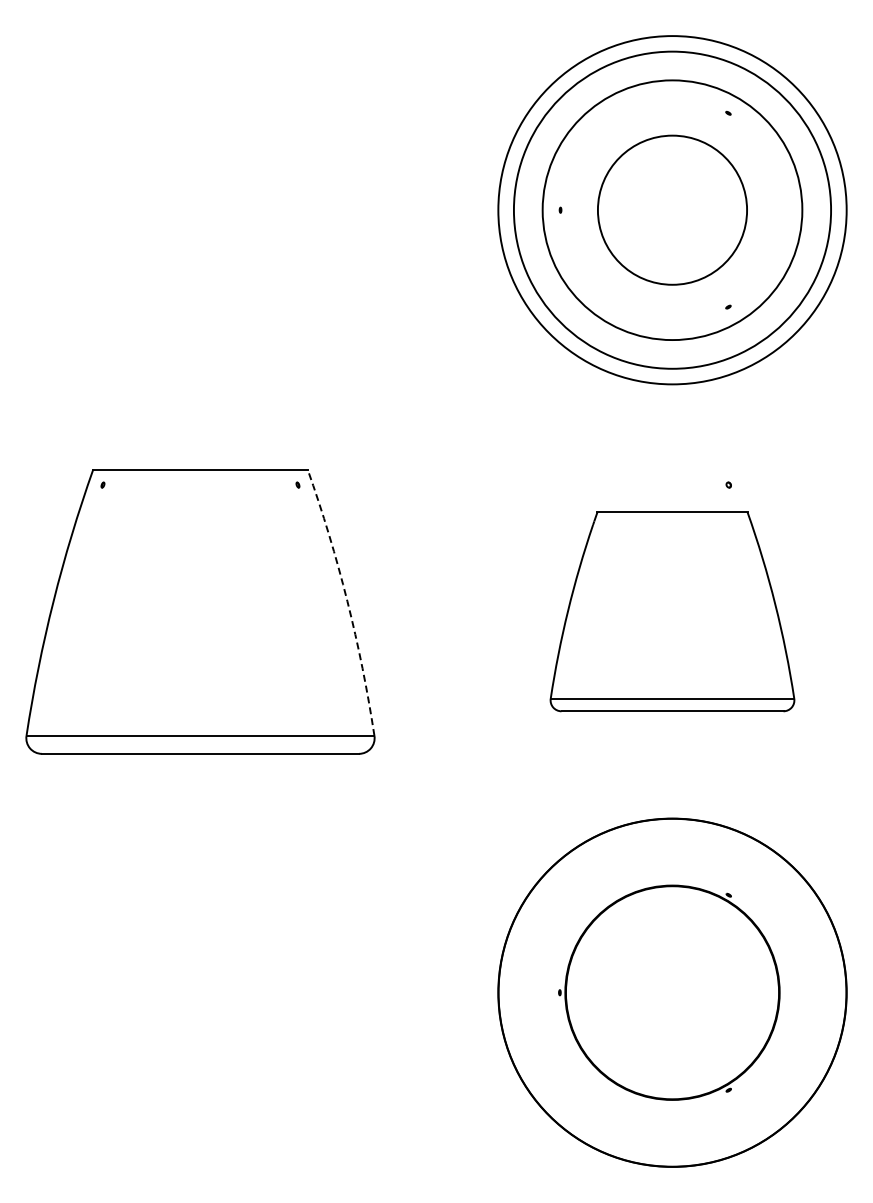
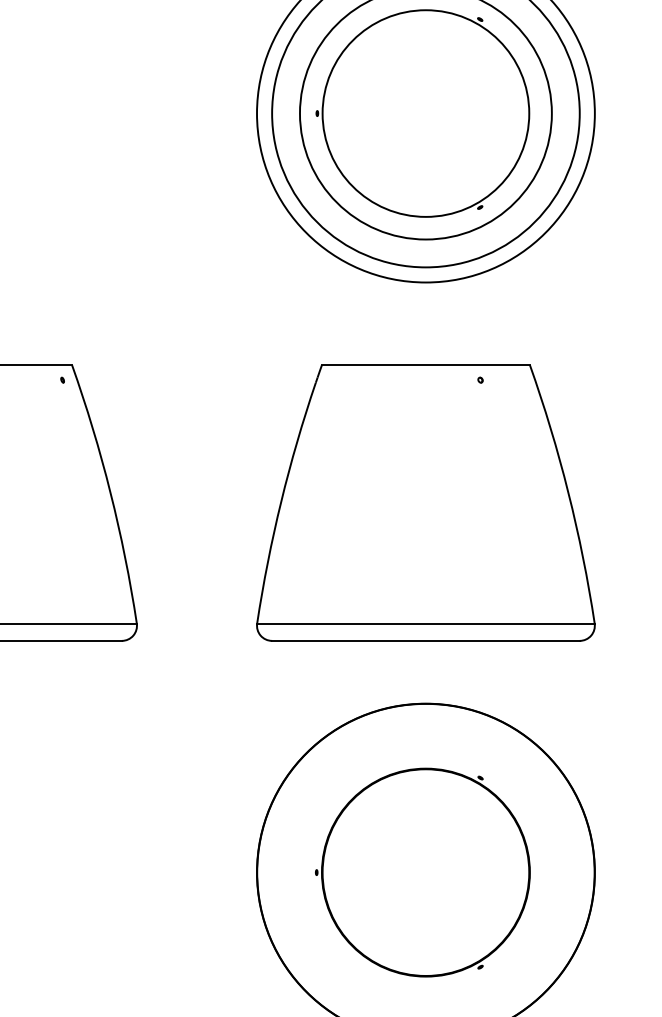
circle: (672, 209) -> (425, 112), size x1.43
arc: (347, 601) -> (110, 493), dashed -> solid
part: (672, 611) -> (425, 502), size x1.43

